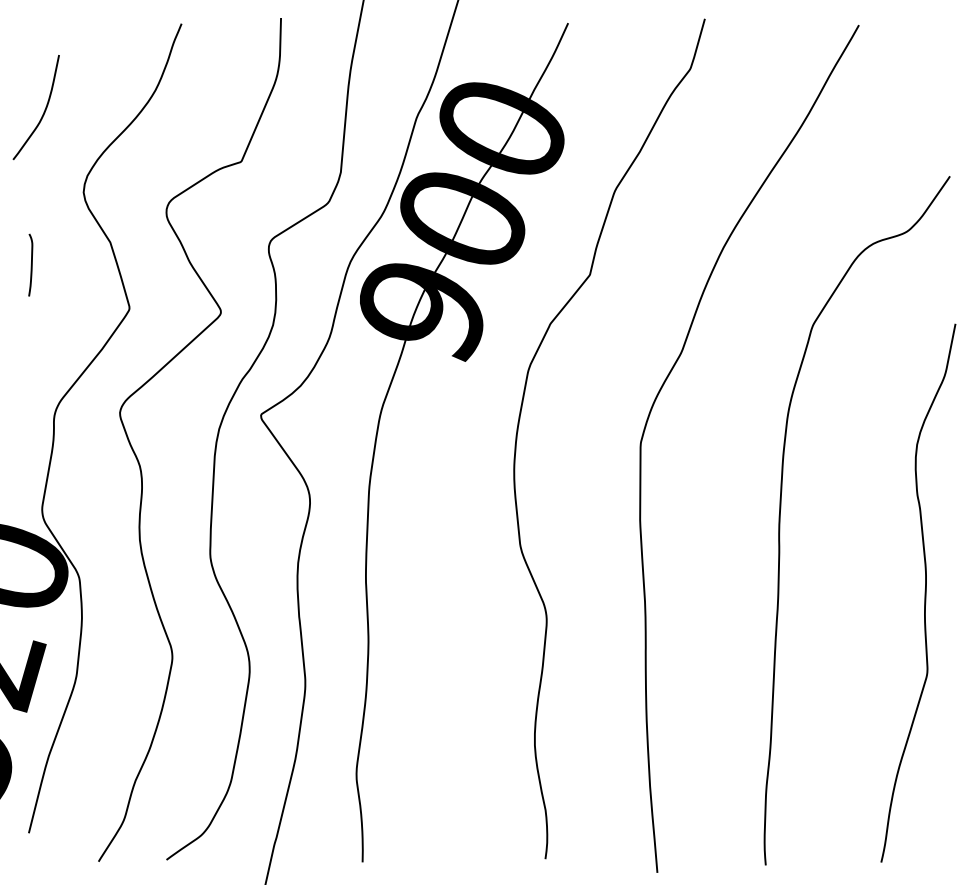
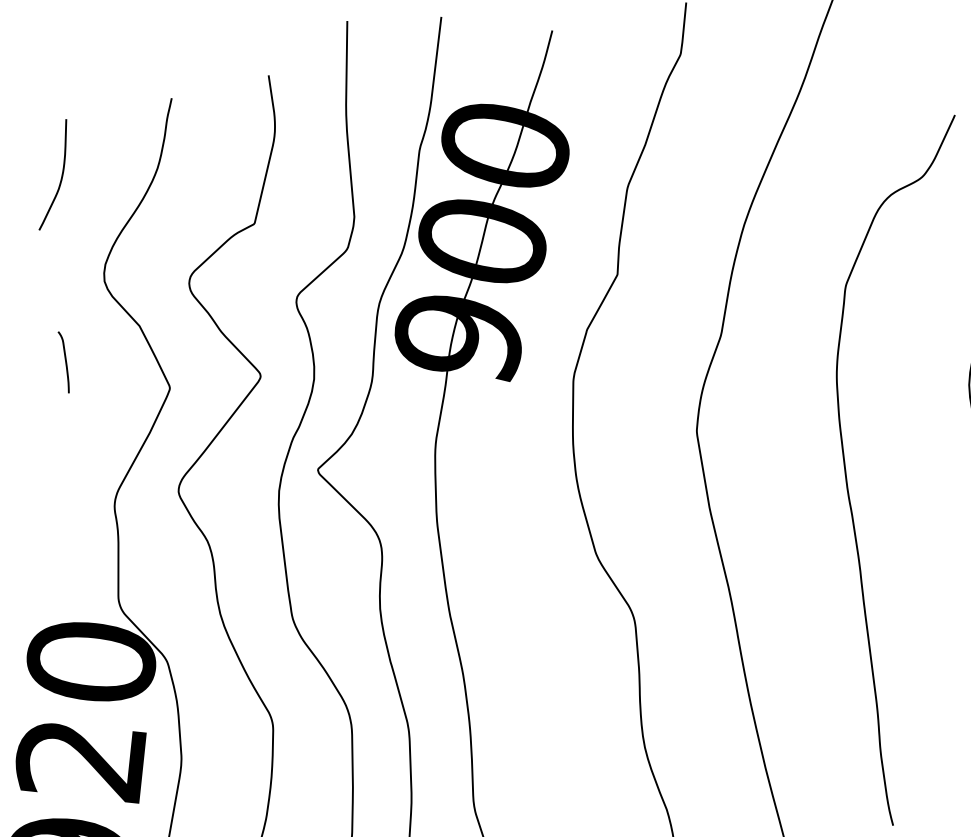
curve: (43, 111) -> (60, 177), moved

